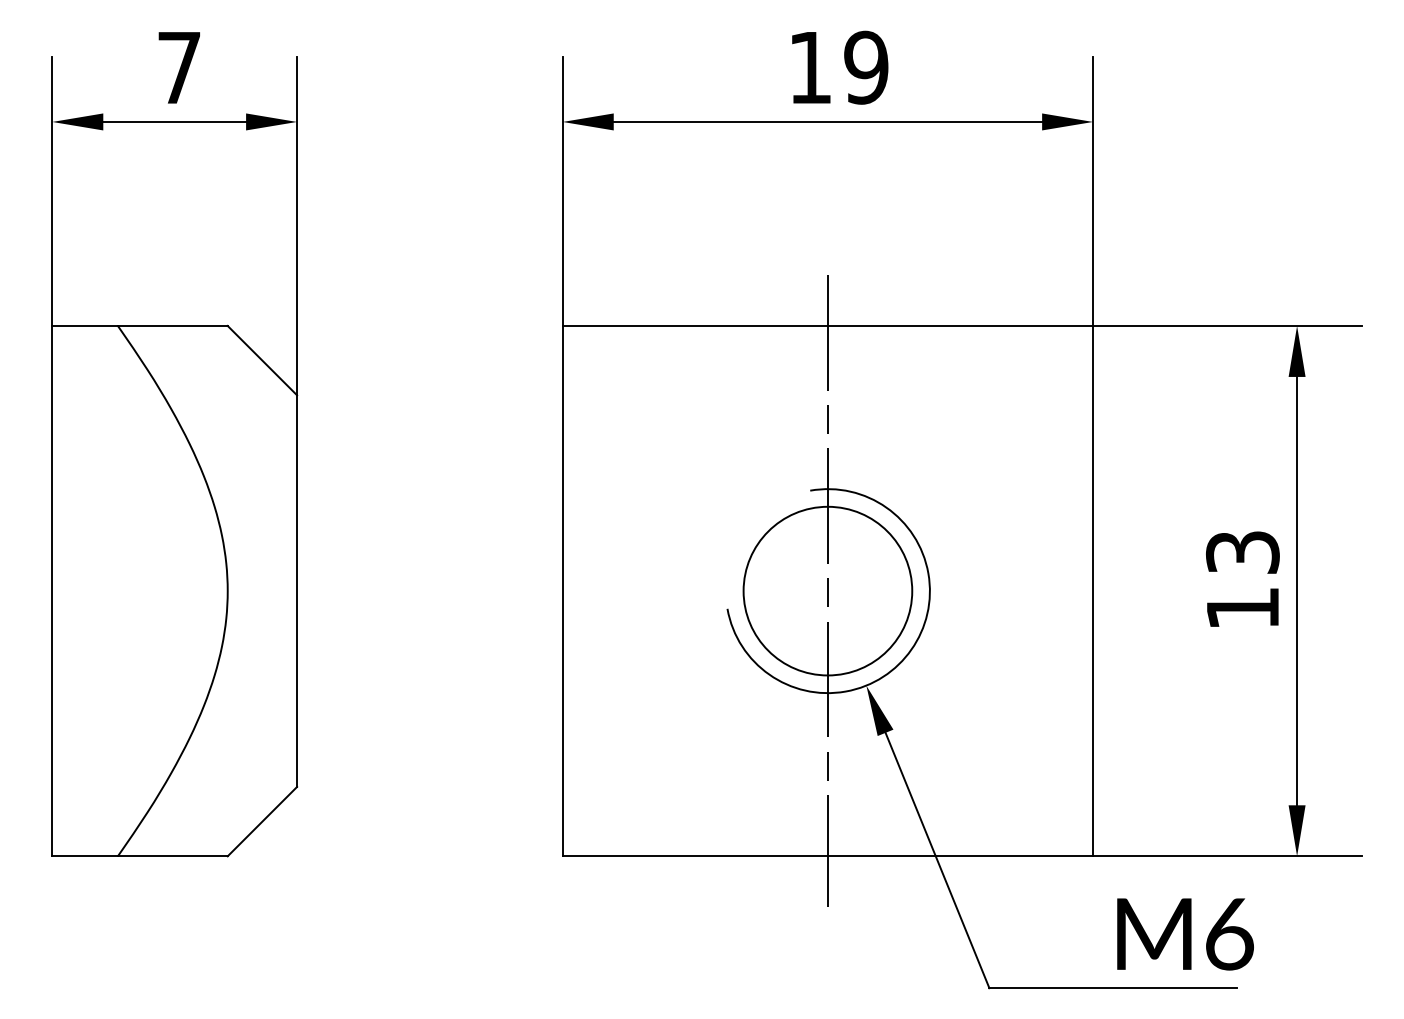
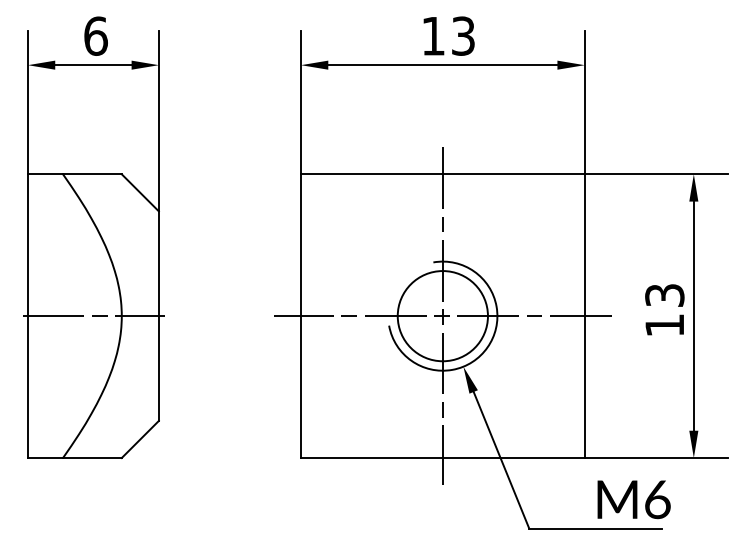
text: (178, 66) -> (95, 35), 7 -> 6
text: (866, 66) -> (463, 35), 19 -> 13
line: (174, 591) -> (93, 316), added
line: (827, 591) -> (442, 316), added

